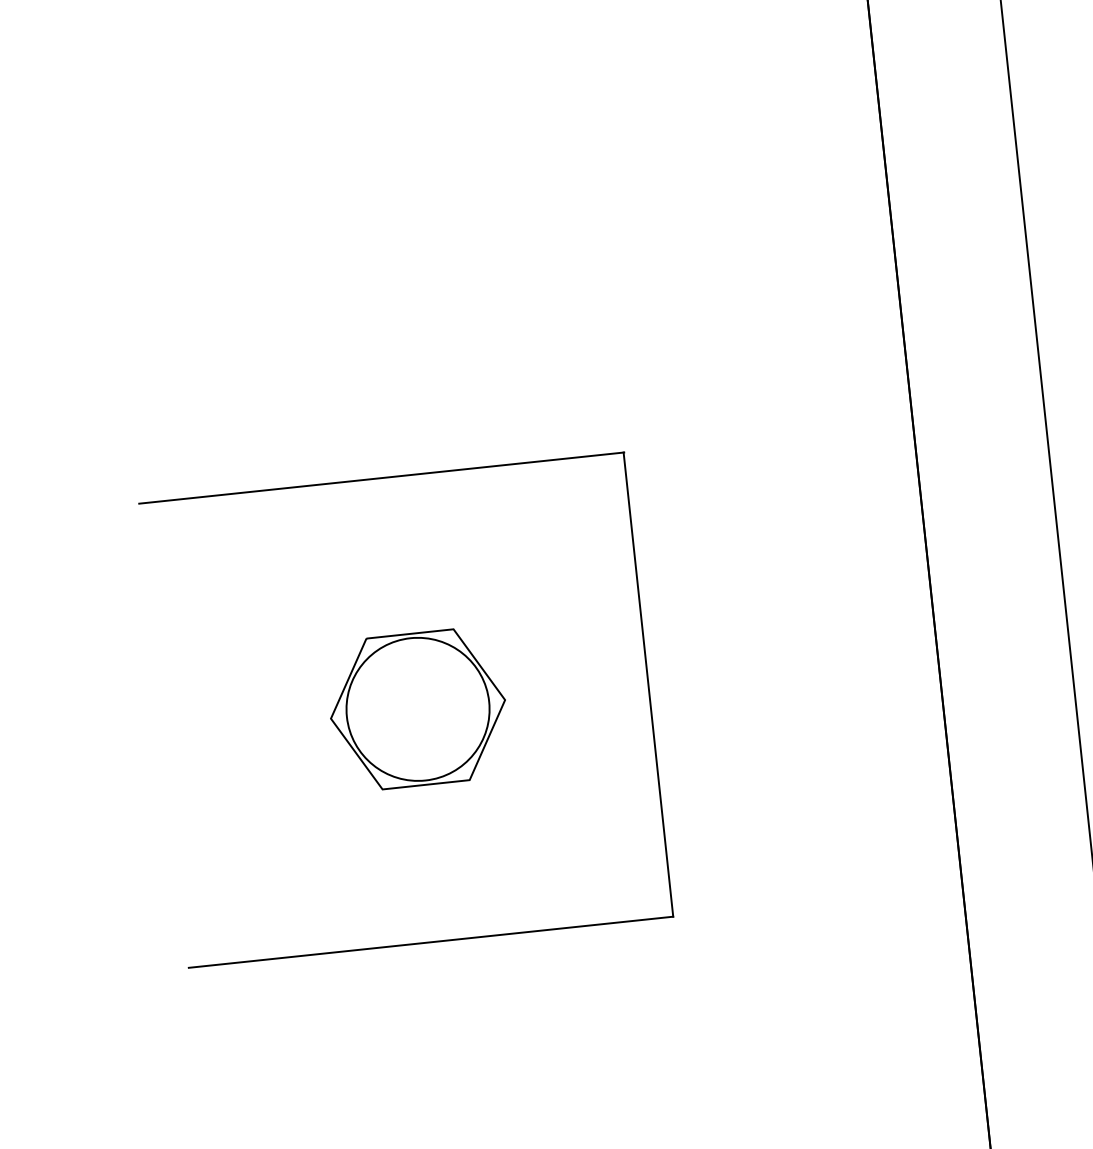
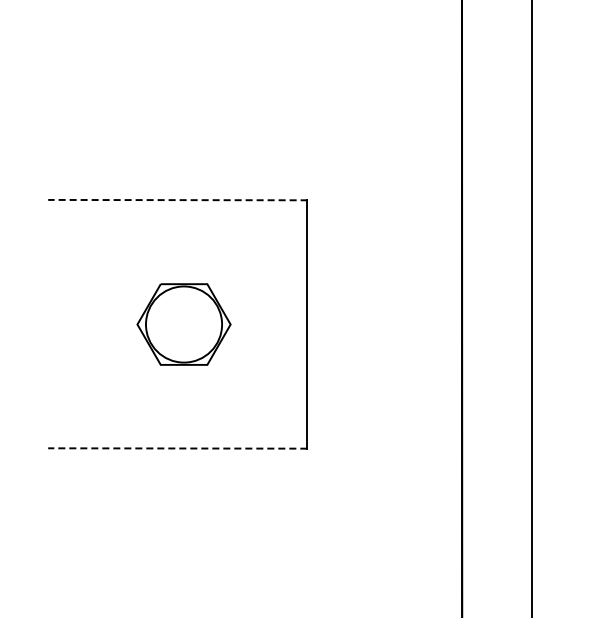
line: (381, 478) -> (177, 200), solid -> dashed
line: (430, 942) -> (177, 448), solid -> dashed

